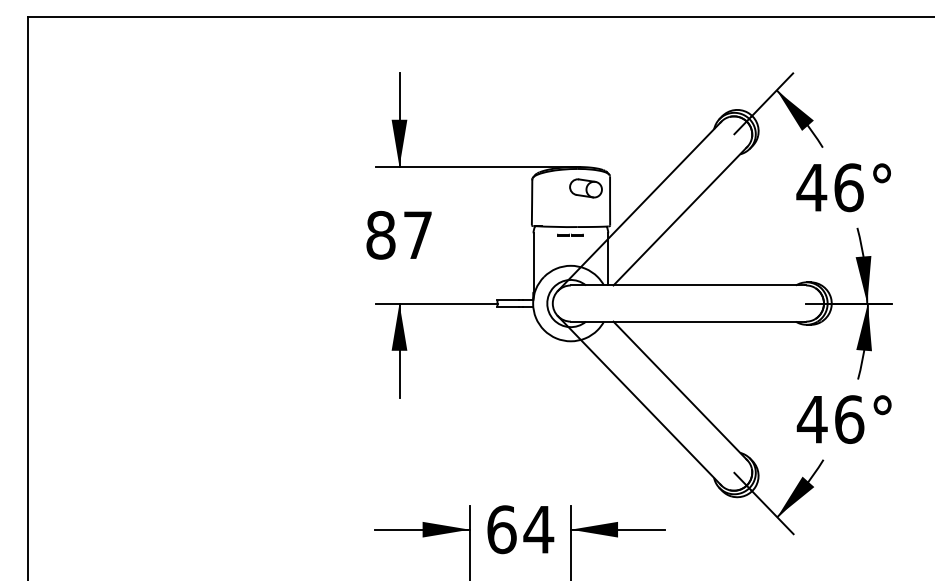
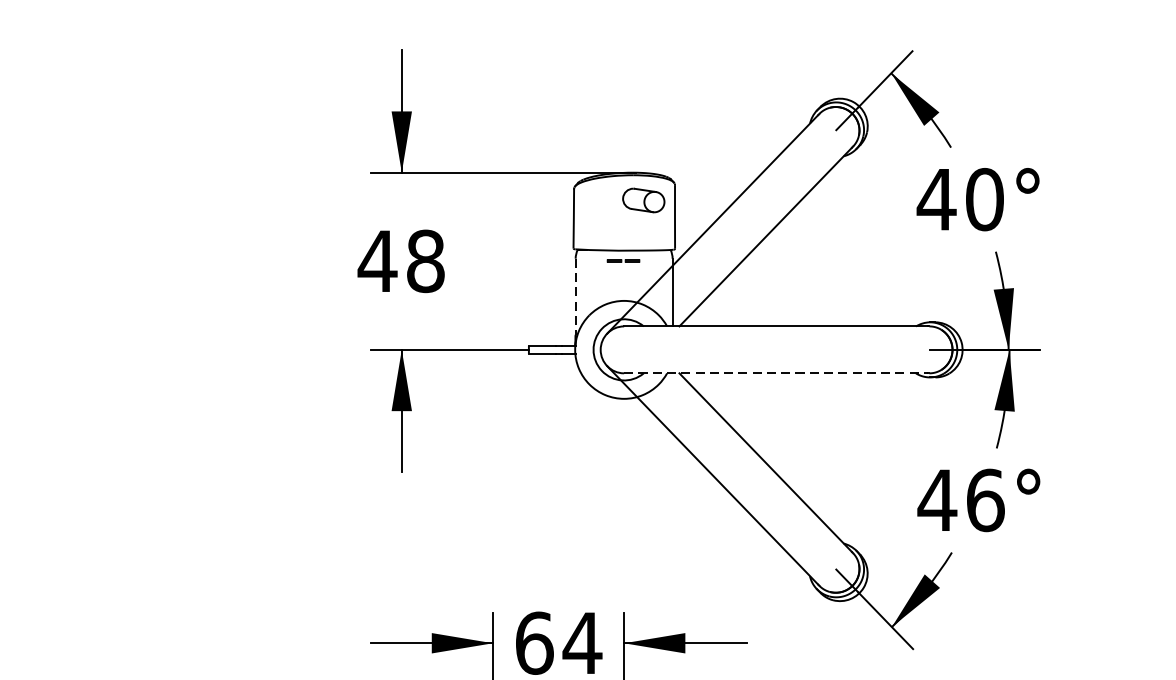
text: (848, 187) -> (984, 199), 46° -> 40°
text: (398, 234) -> (400, 260), 87 -> 48
line: (533, 263) -> (575, 297), solid -> dashed
line: (688, 321) -> (776, 373), solid -> dashed

